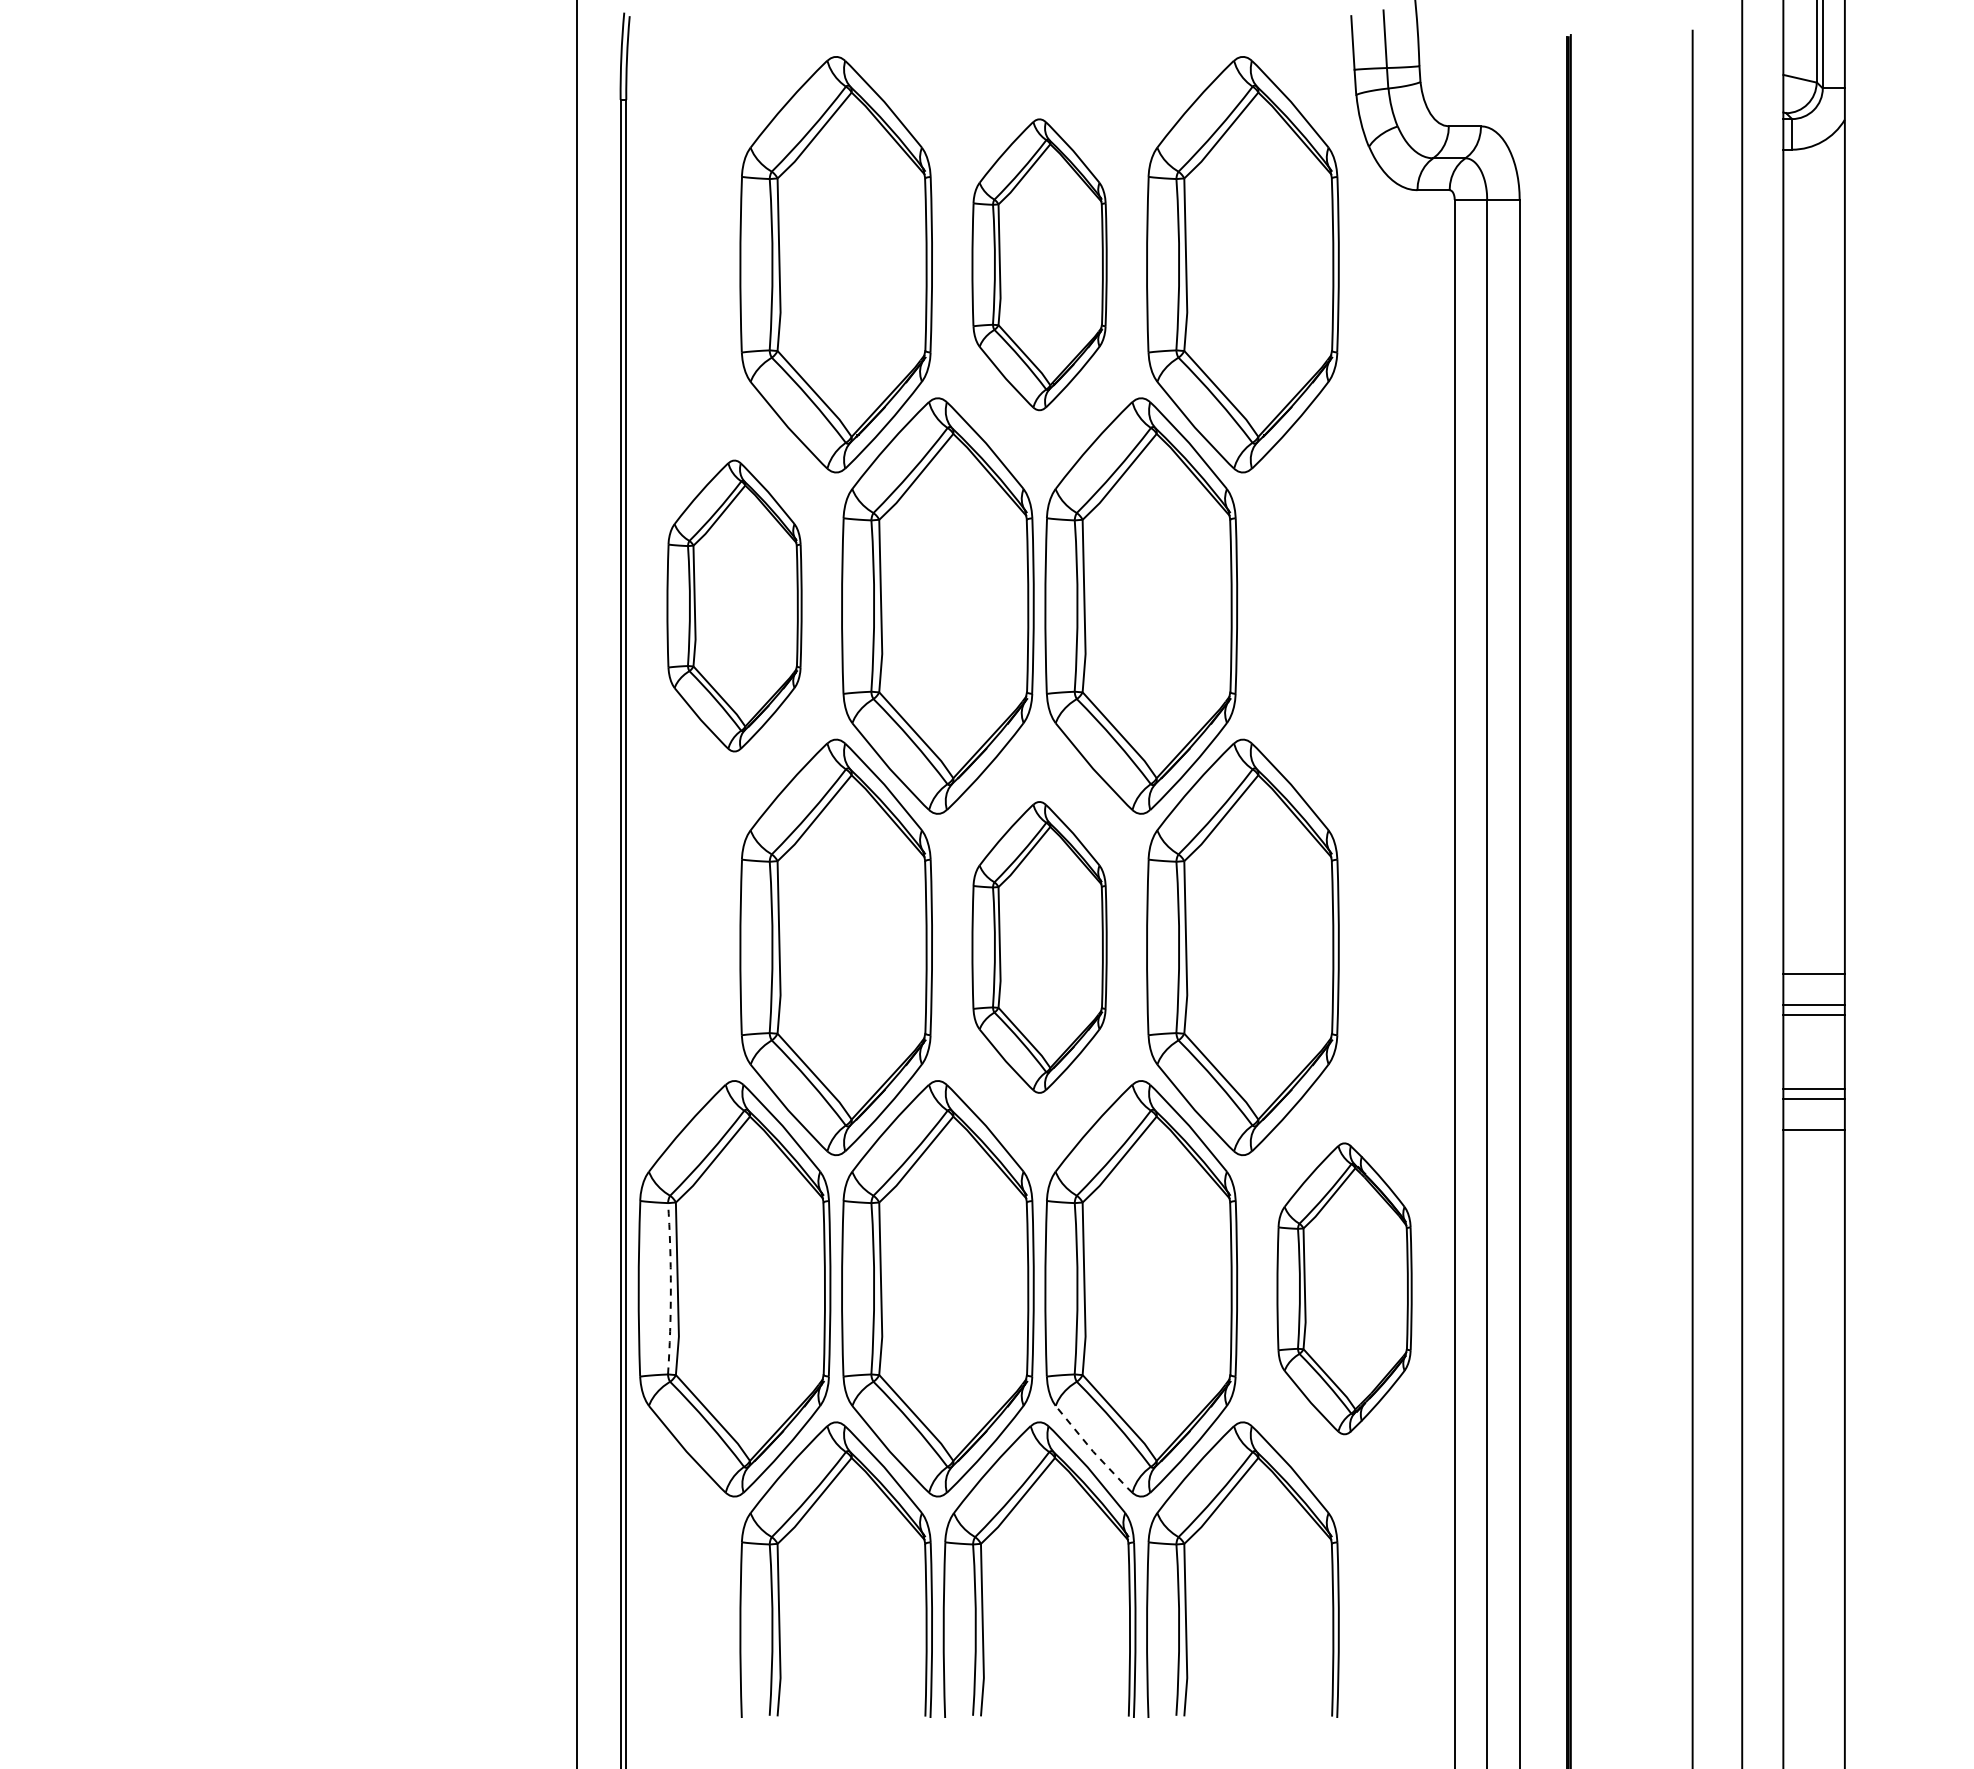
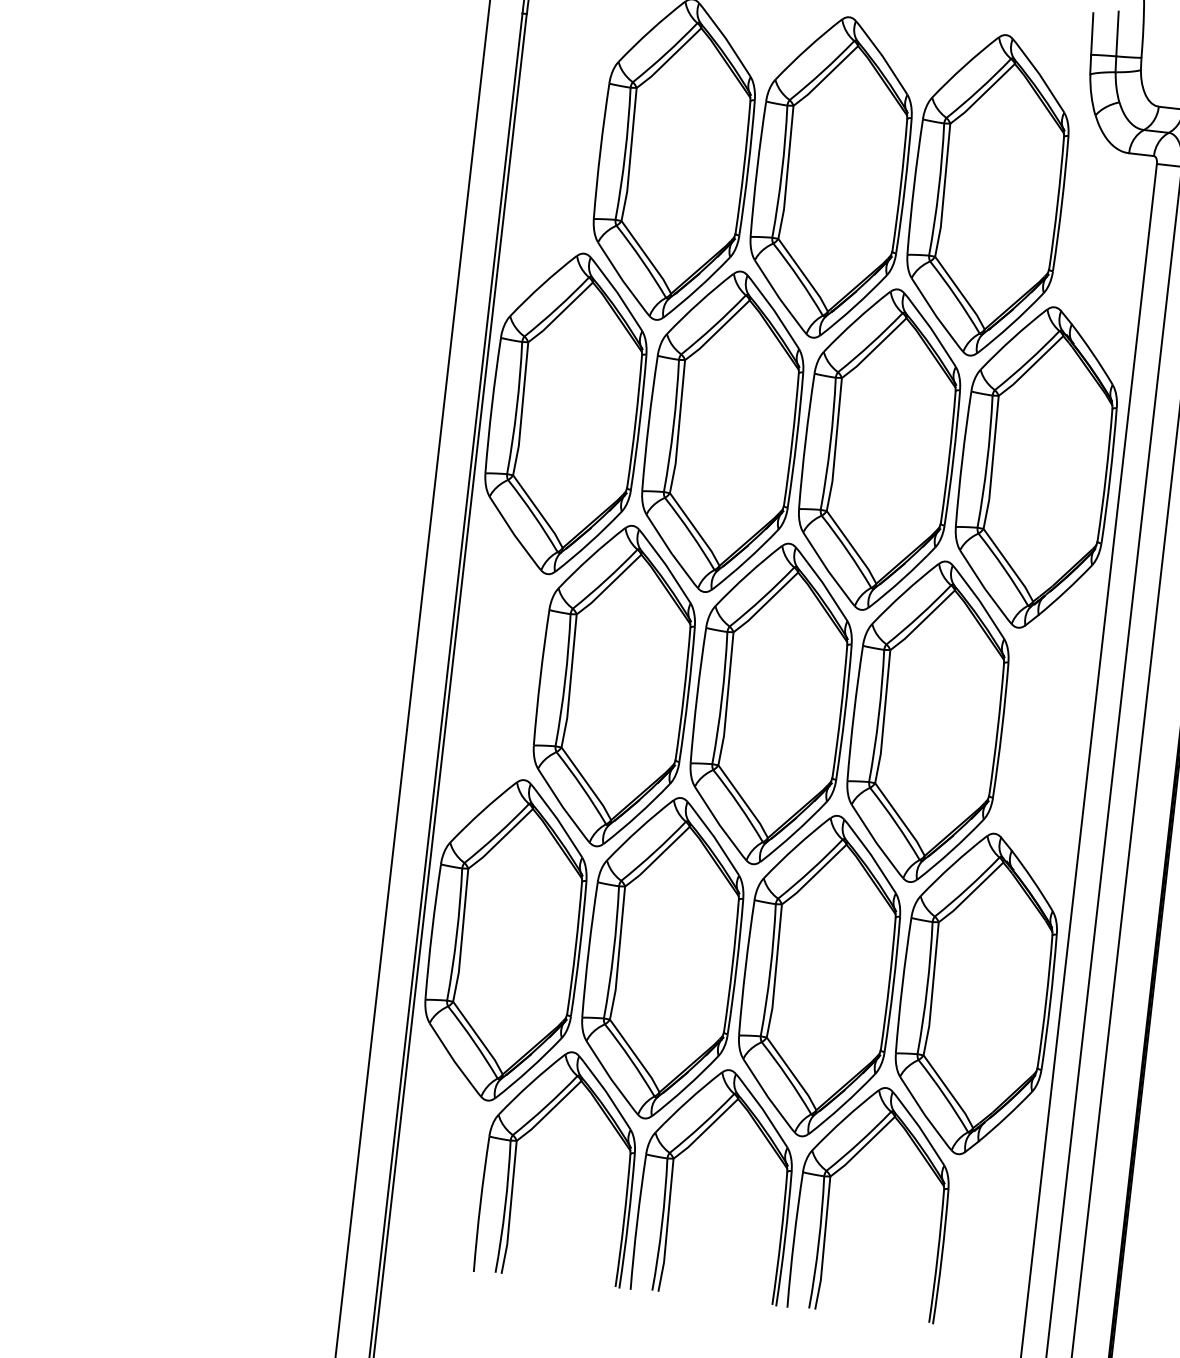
part: (1039, 264) -> (831, 177), size x1.43
part: (734, 605) -> (565, 413), size x1.43
part: (1344, 605) -> (1036, 467), added
part: (1039, 947) -> (771, 703), size x1.43
arc: (670, 1288) -> (456, 934), dashed -> solid
part: (1344, 1288) -> (976, 993), size x1.43
line: (1092, 1450) -> (767, 1096), dashed -> solid

